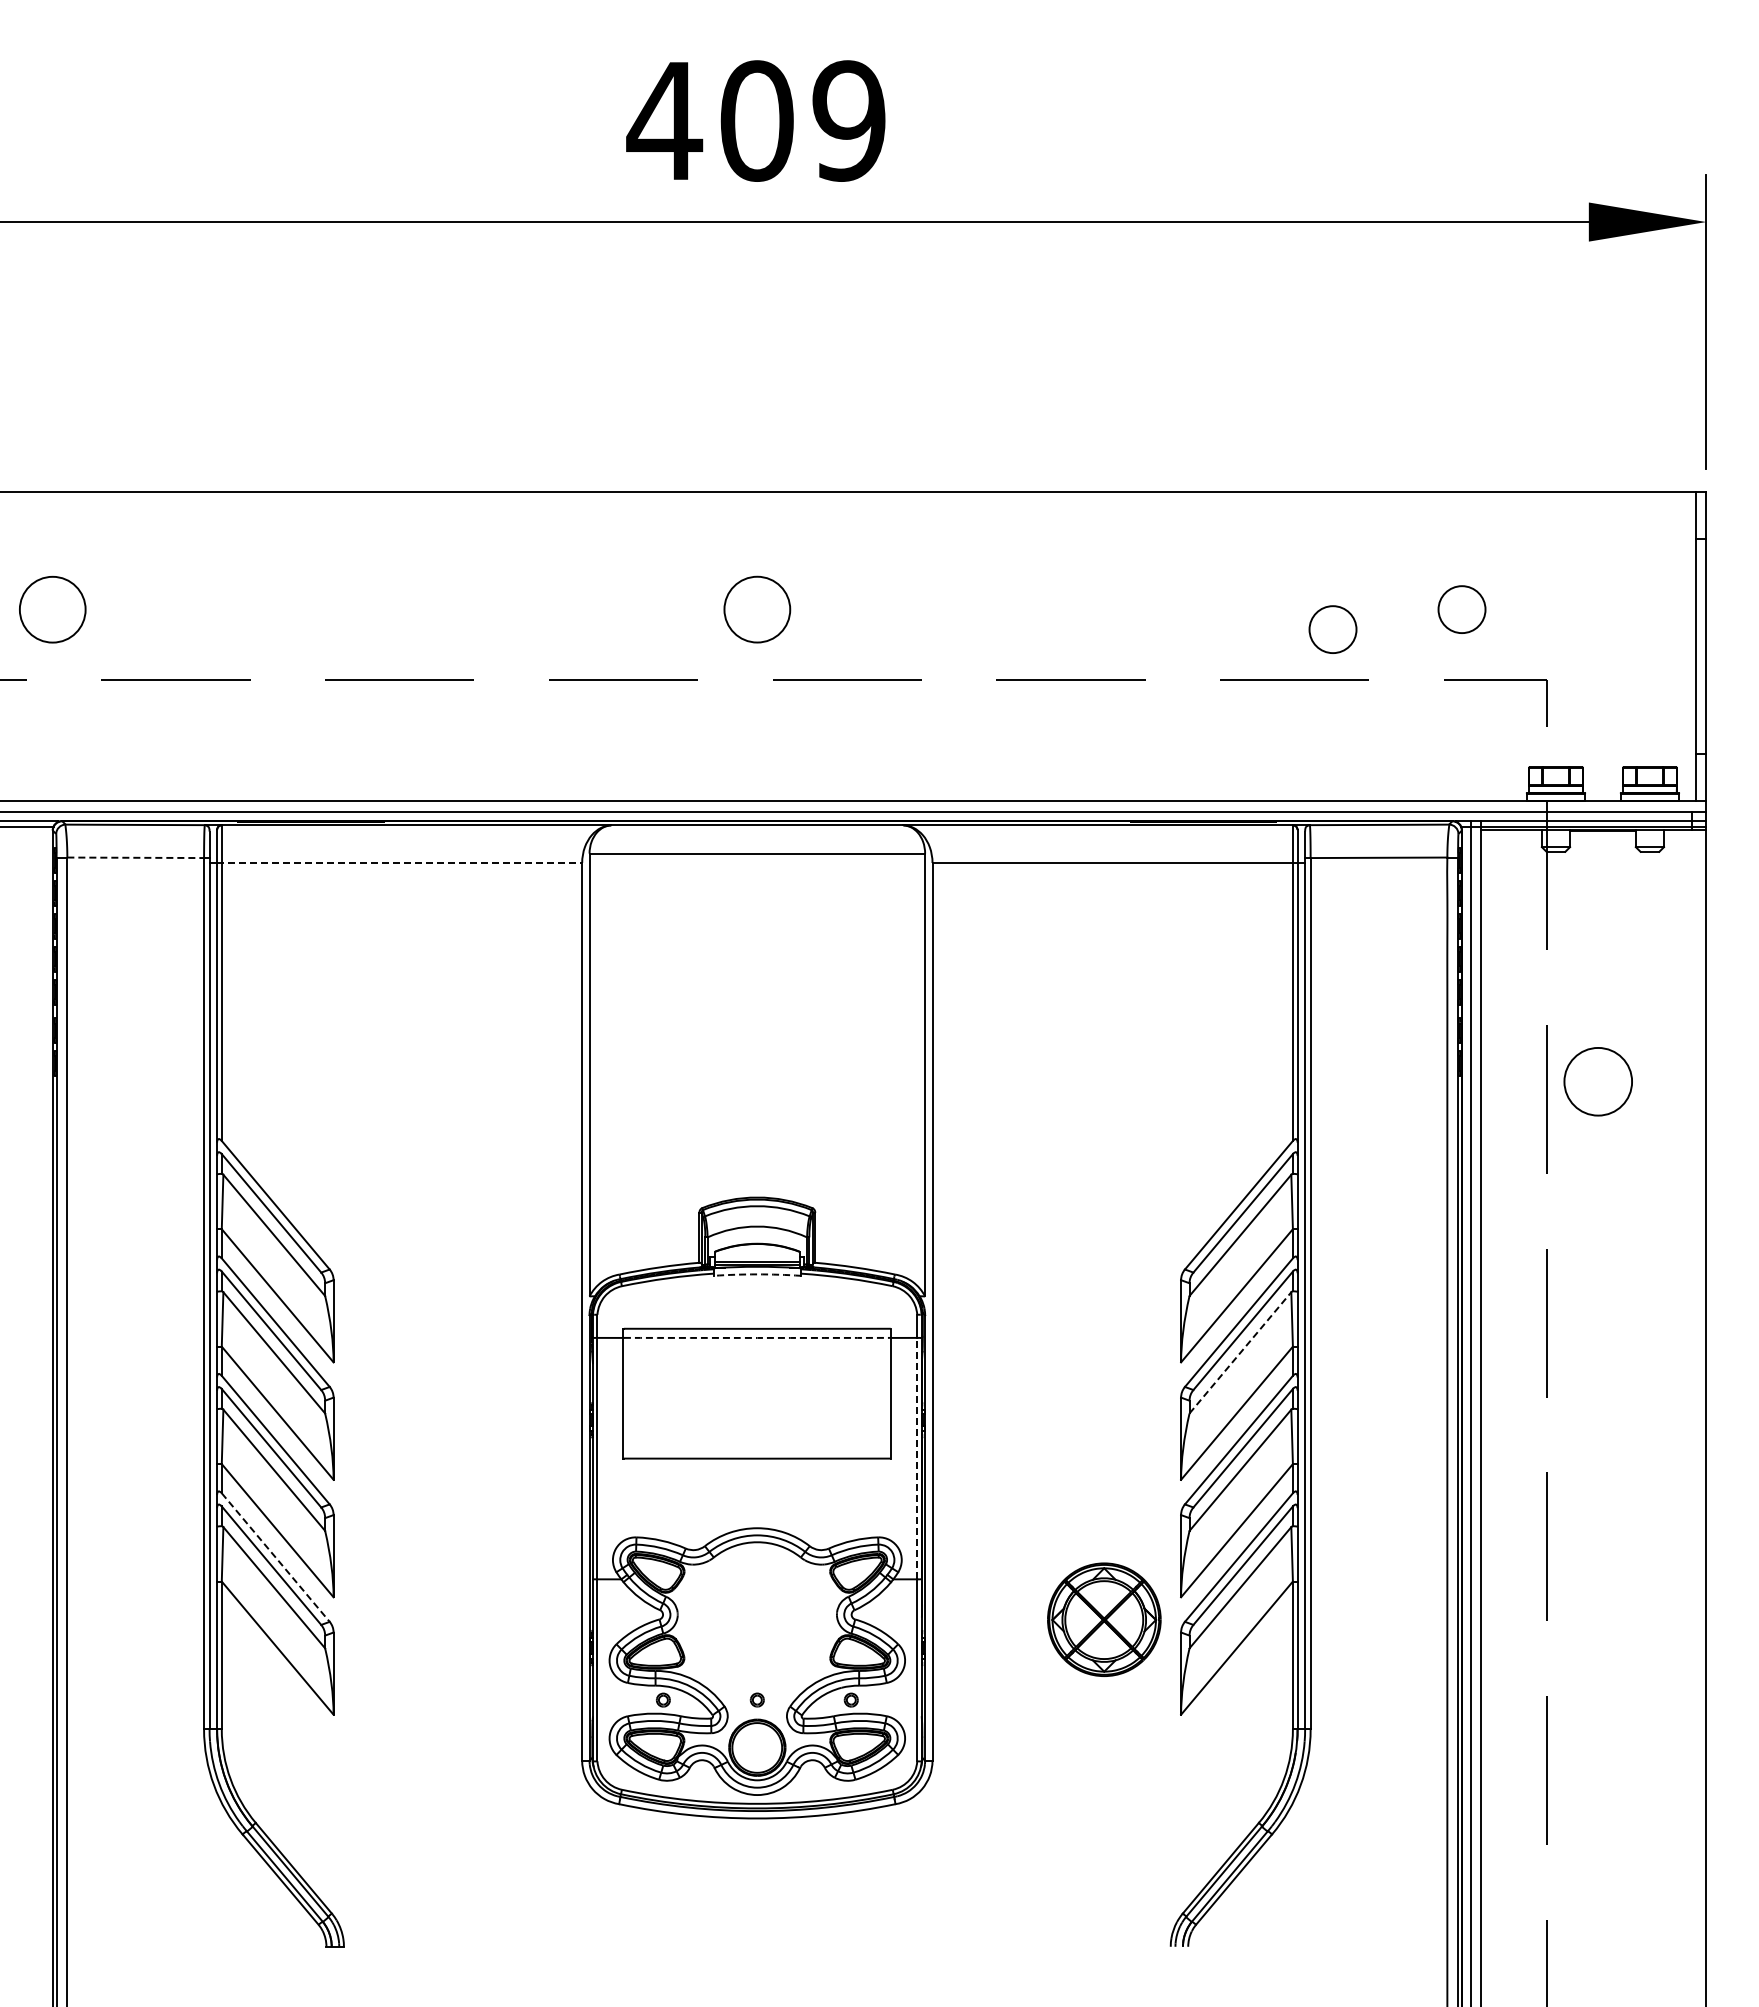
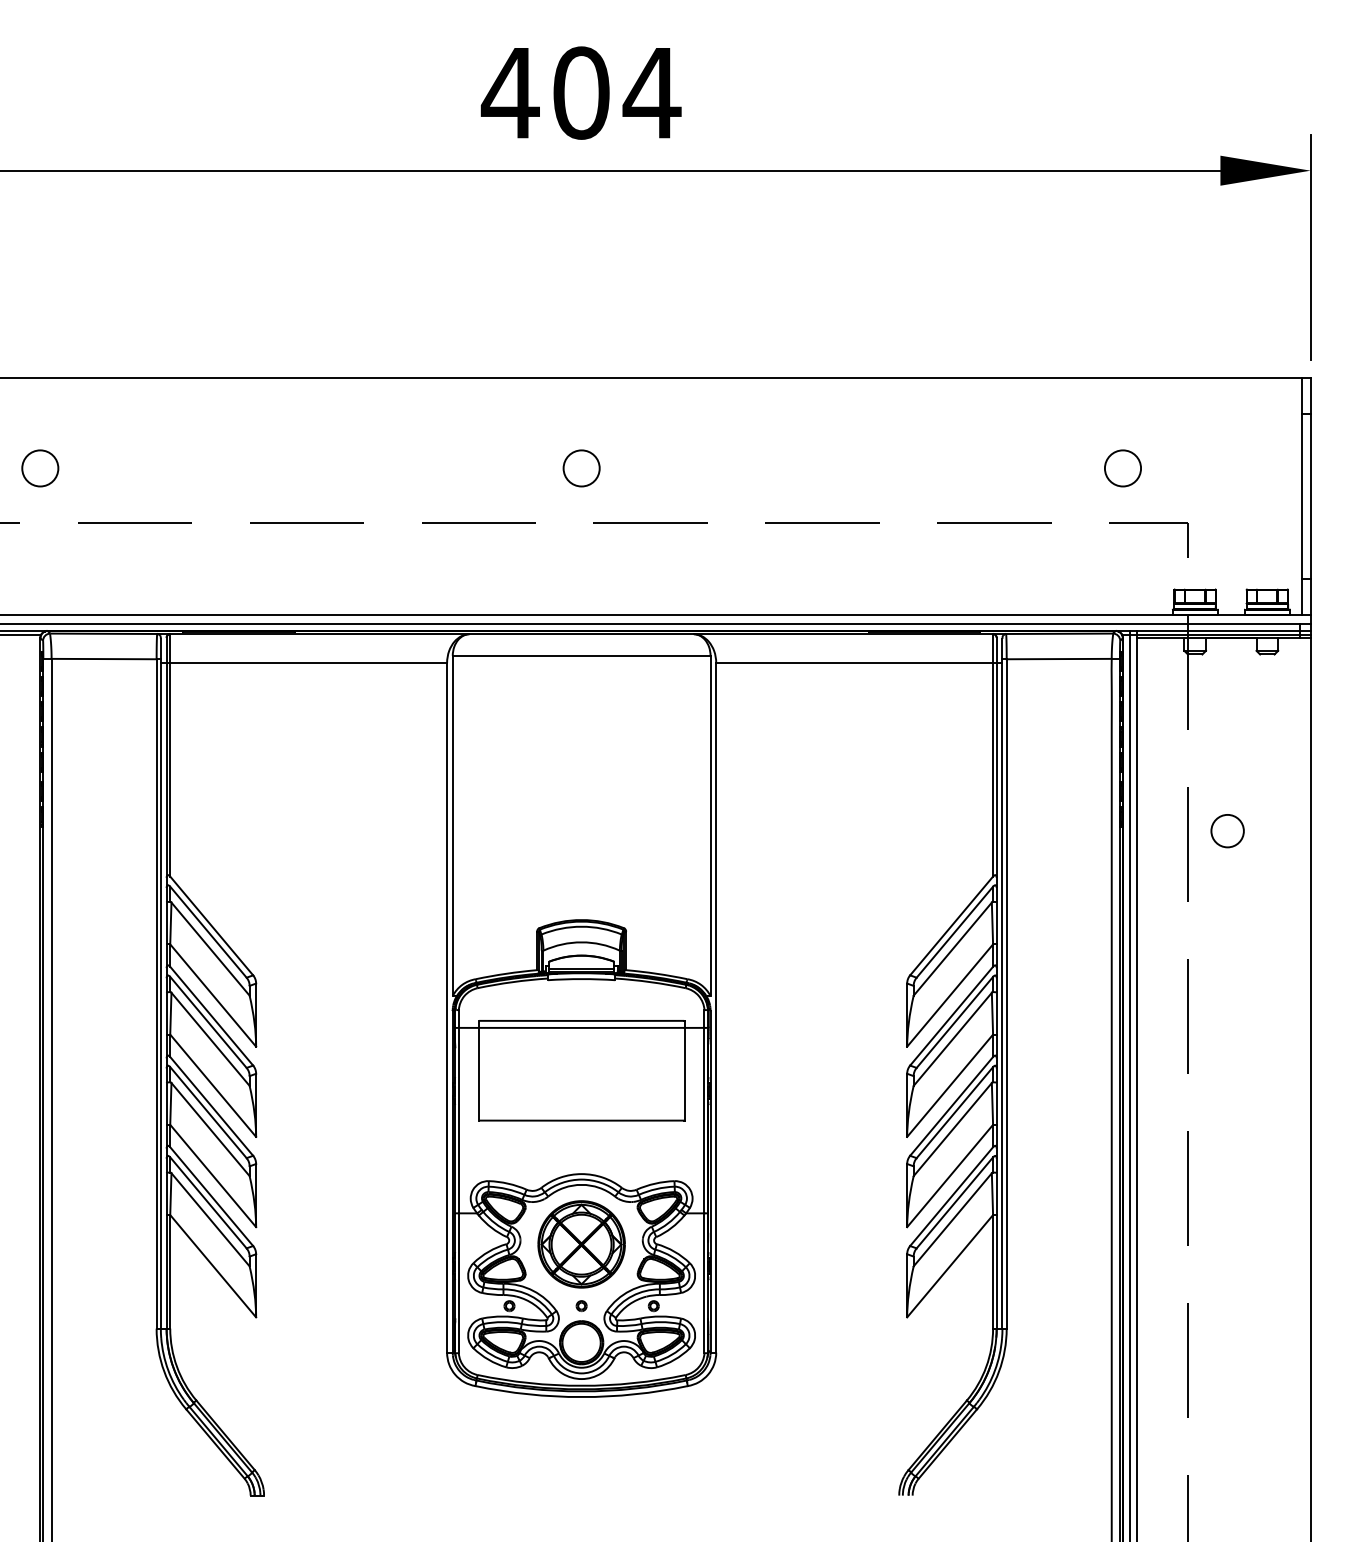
text: (848, 120) -> (651, 92), 409 -> 404
circle: (52, 609) -> (40, 468), size x0.71
circle: (756, 609) -> (581, 468), size x0.71
circle: (1332, 629) -> (1023, 483), removed
line: (136, 857) -> (104, 658), dashed -> solid
line: (399, 862) -> (306, 662), dashed -> solid
circle: (1598, 1081) -> (1227, 830), size x0.62
arc: (757, 1274) -> (581, 979), dashed -> solid
arc: (757, 1337) -> (581, 1027), dashed -> solid
line: (1240, 1352) -> (952, 1039), dashed -> solid
line: (917, 1458) -> (704, 1120), dashed -> solid
line: (275, 1557) -> (211, 1196), dashed -> solid
part: (1104, 1619) -> (581, 1244), moved

